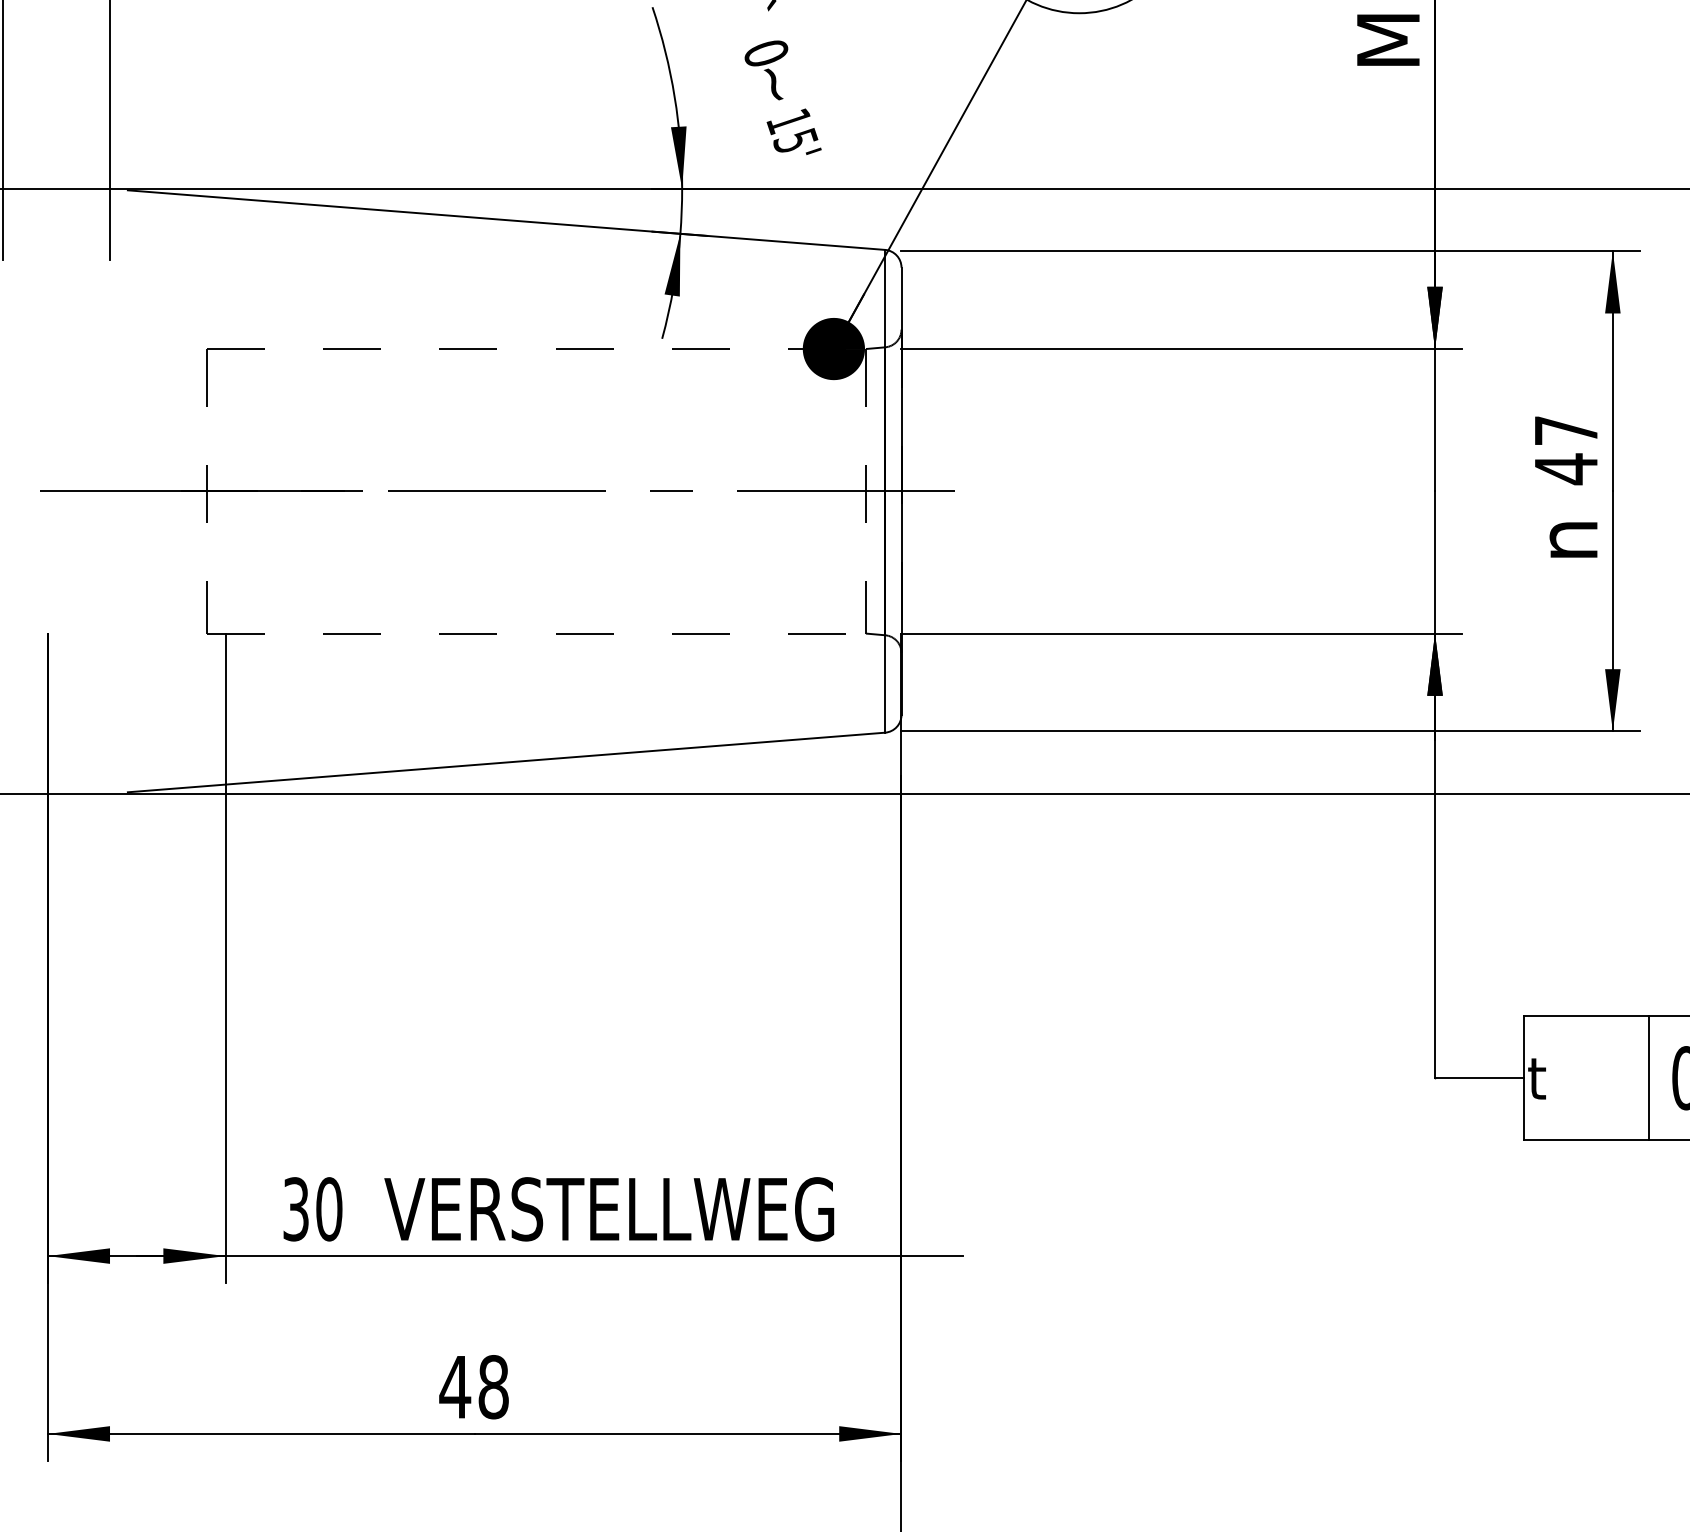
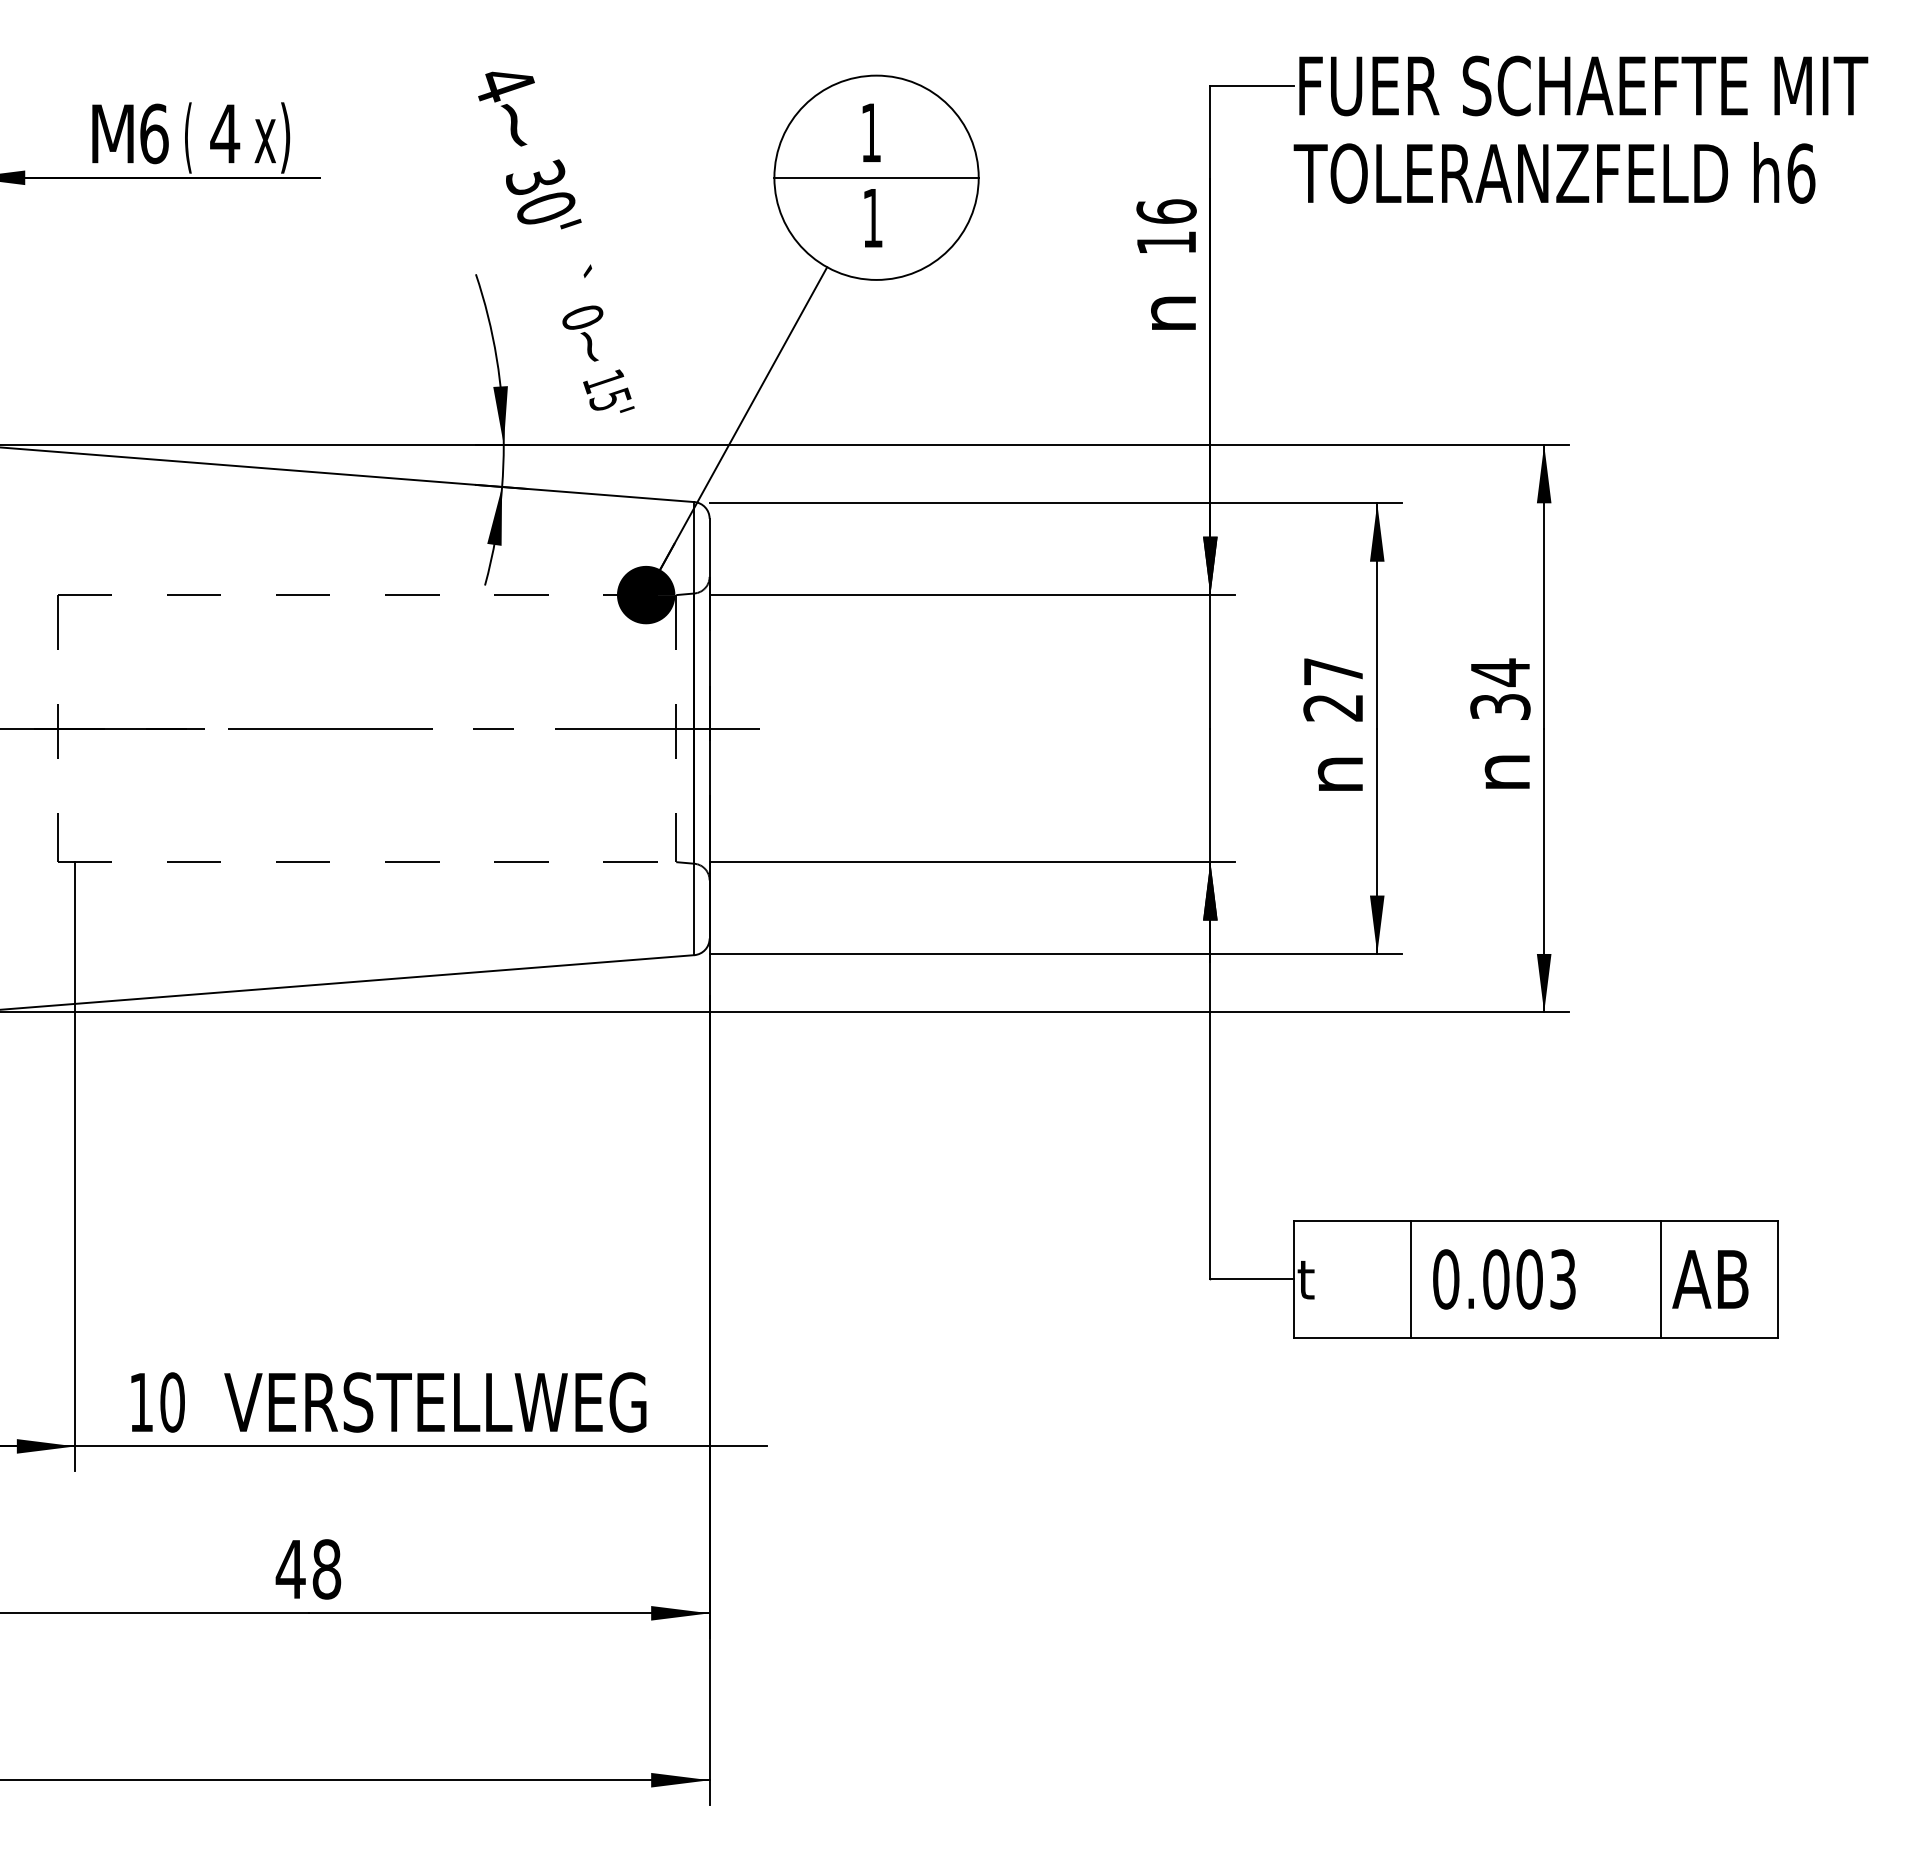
text: (1388, 40) -> (1166, 305), M -> n
text: (1565, 468) -> (1332, 707), 47 -> 27
text: (296, 1209) -> (141, 1402), 30 -> 10

